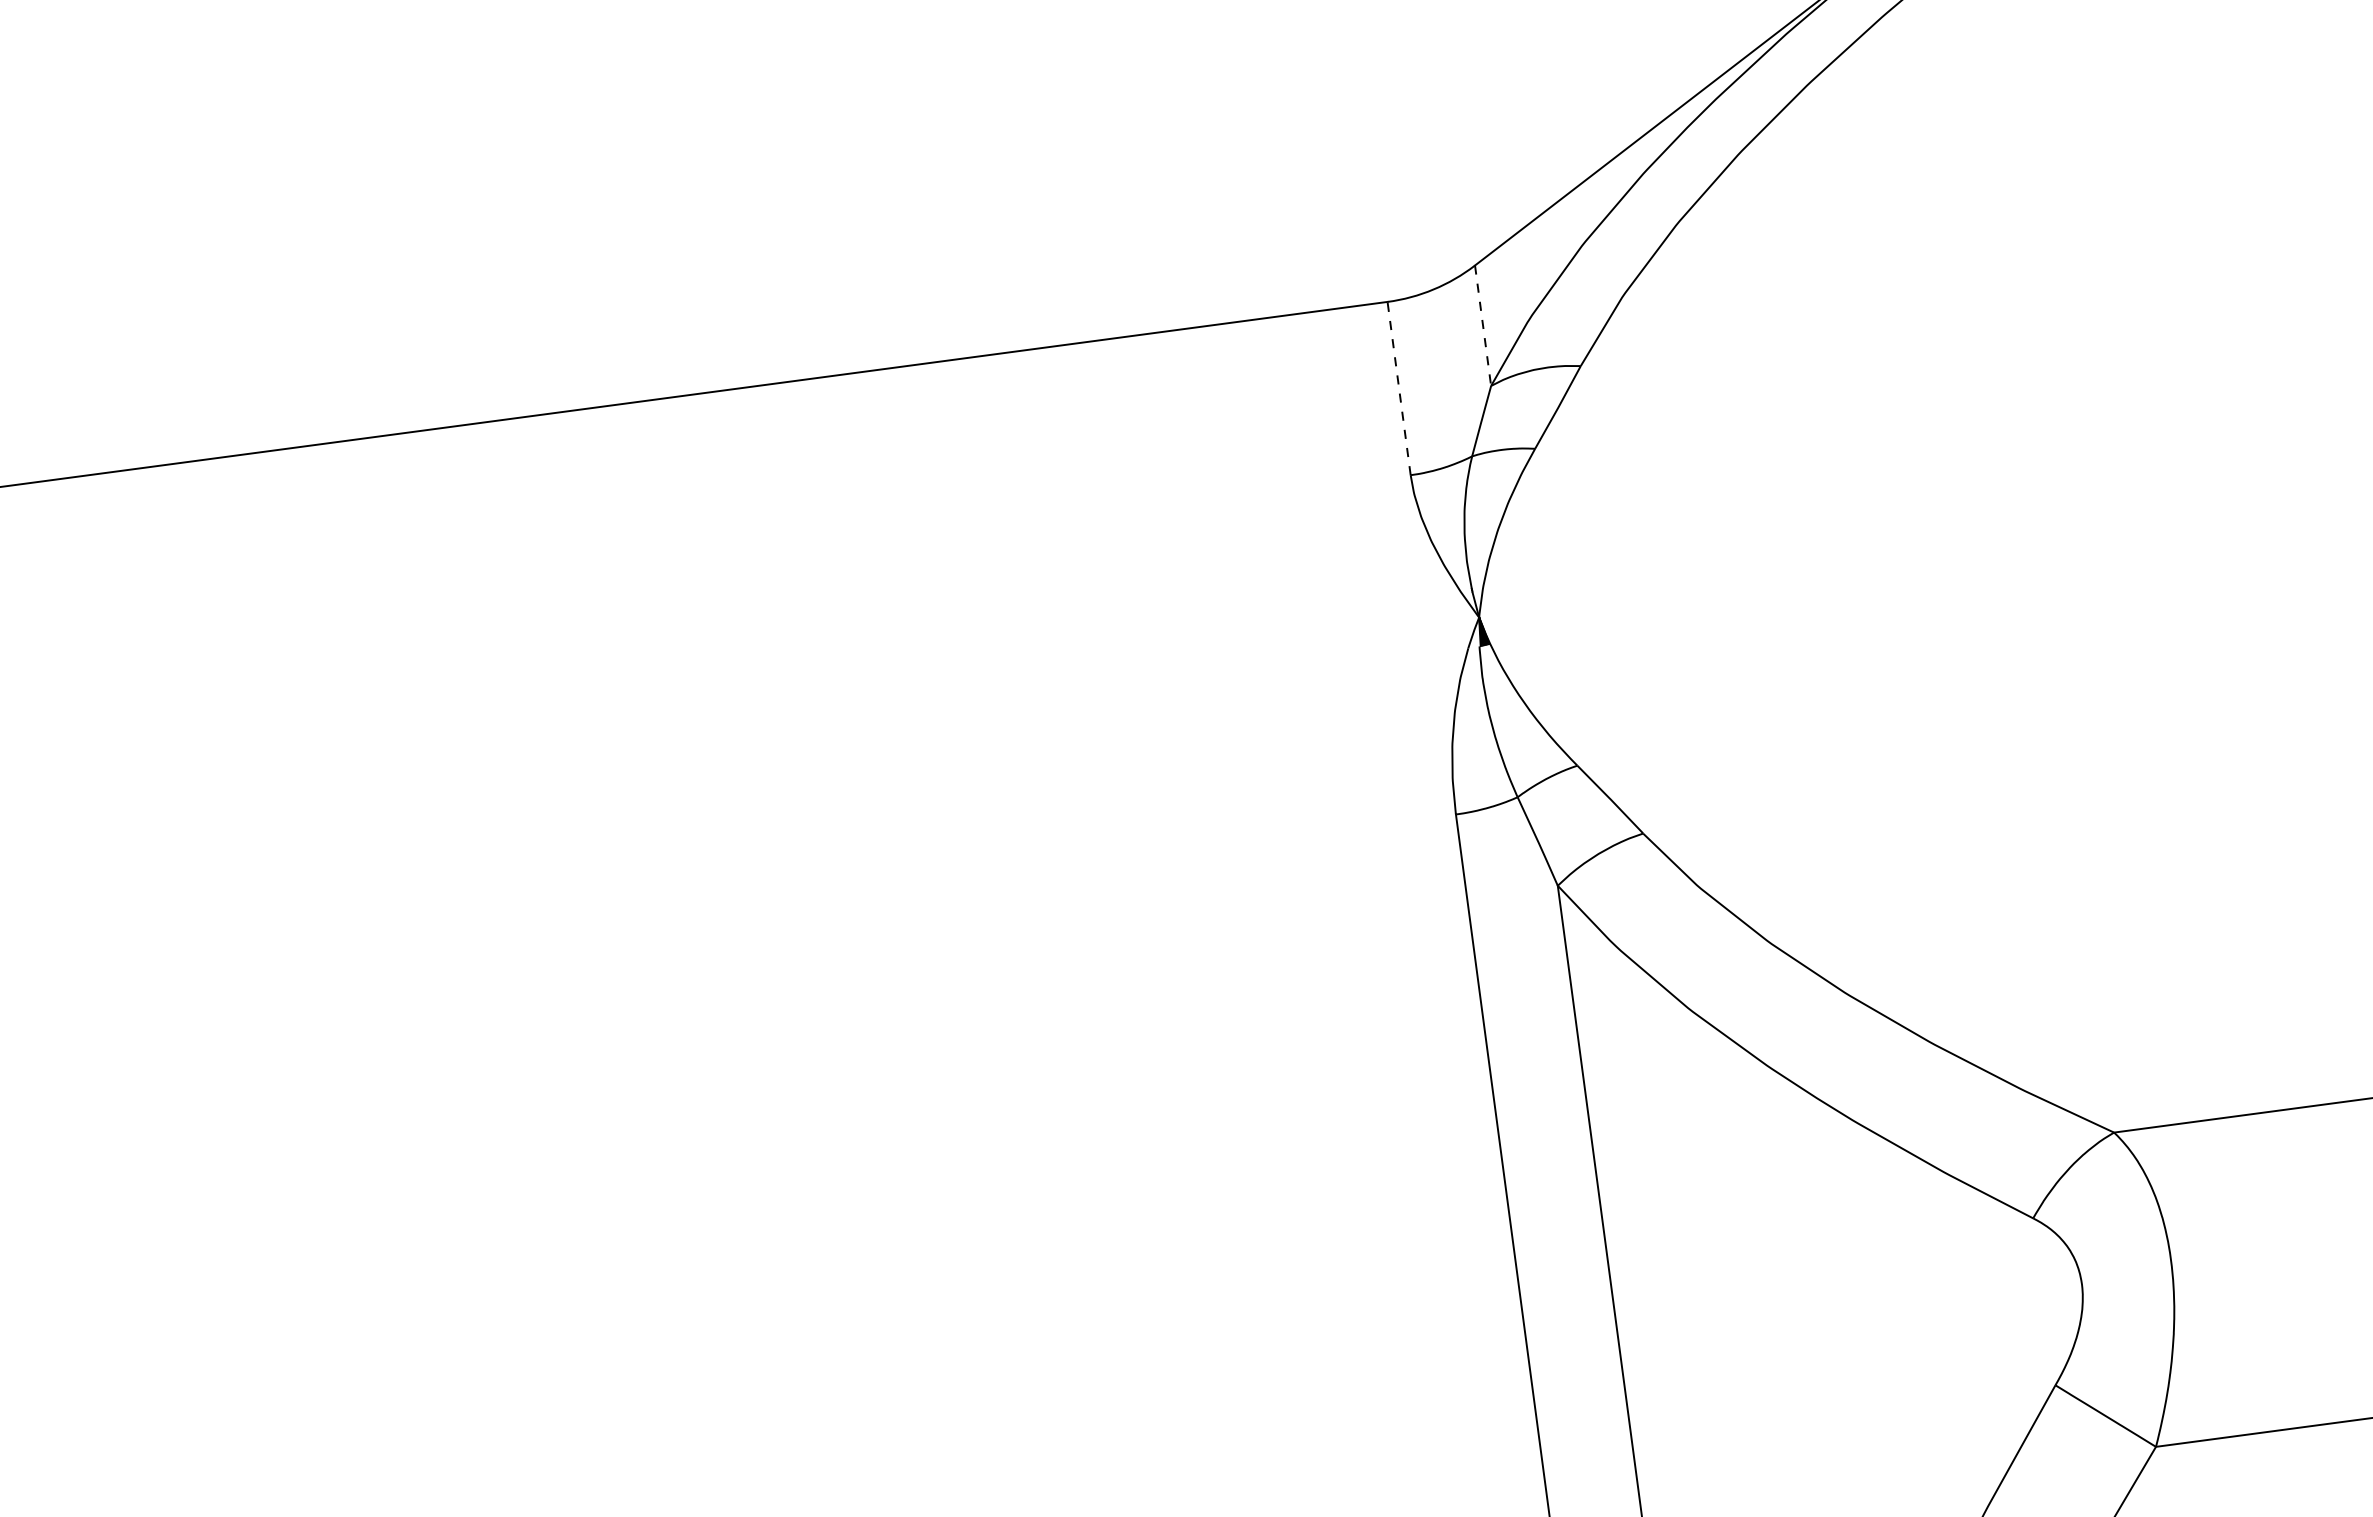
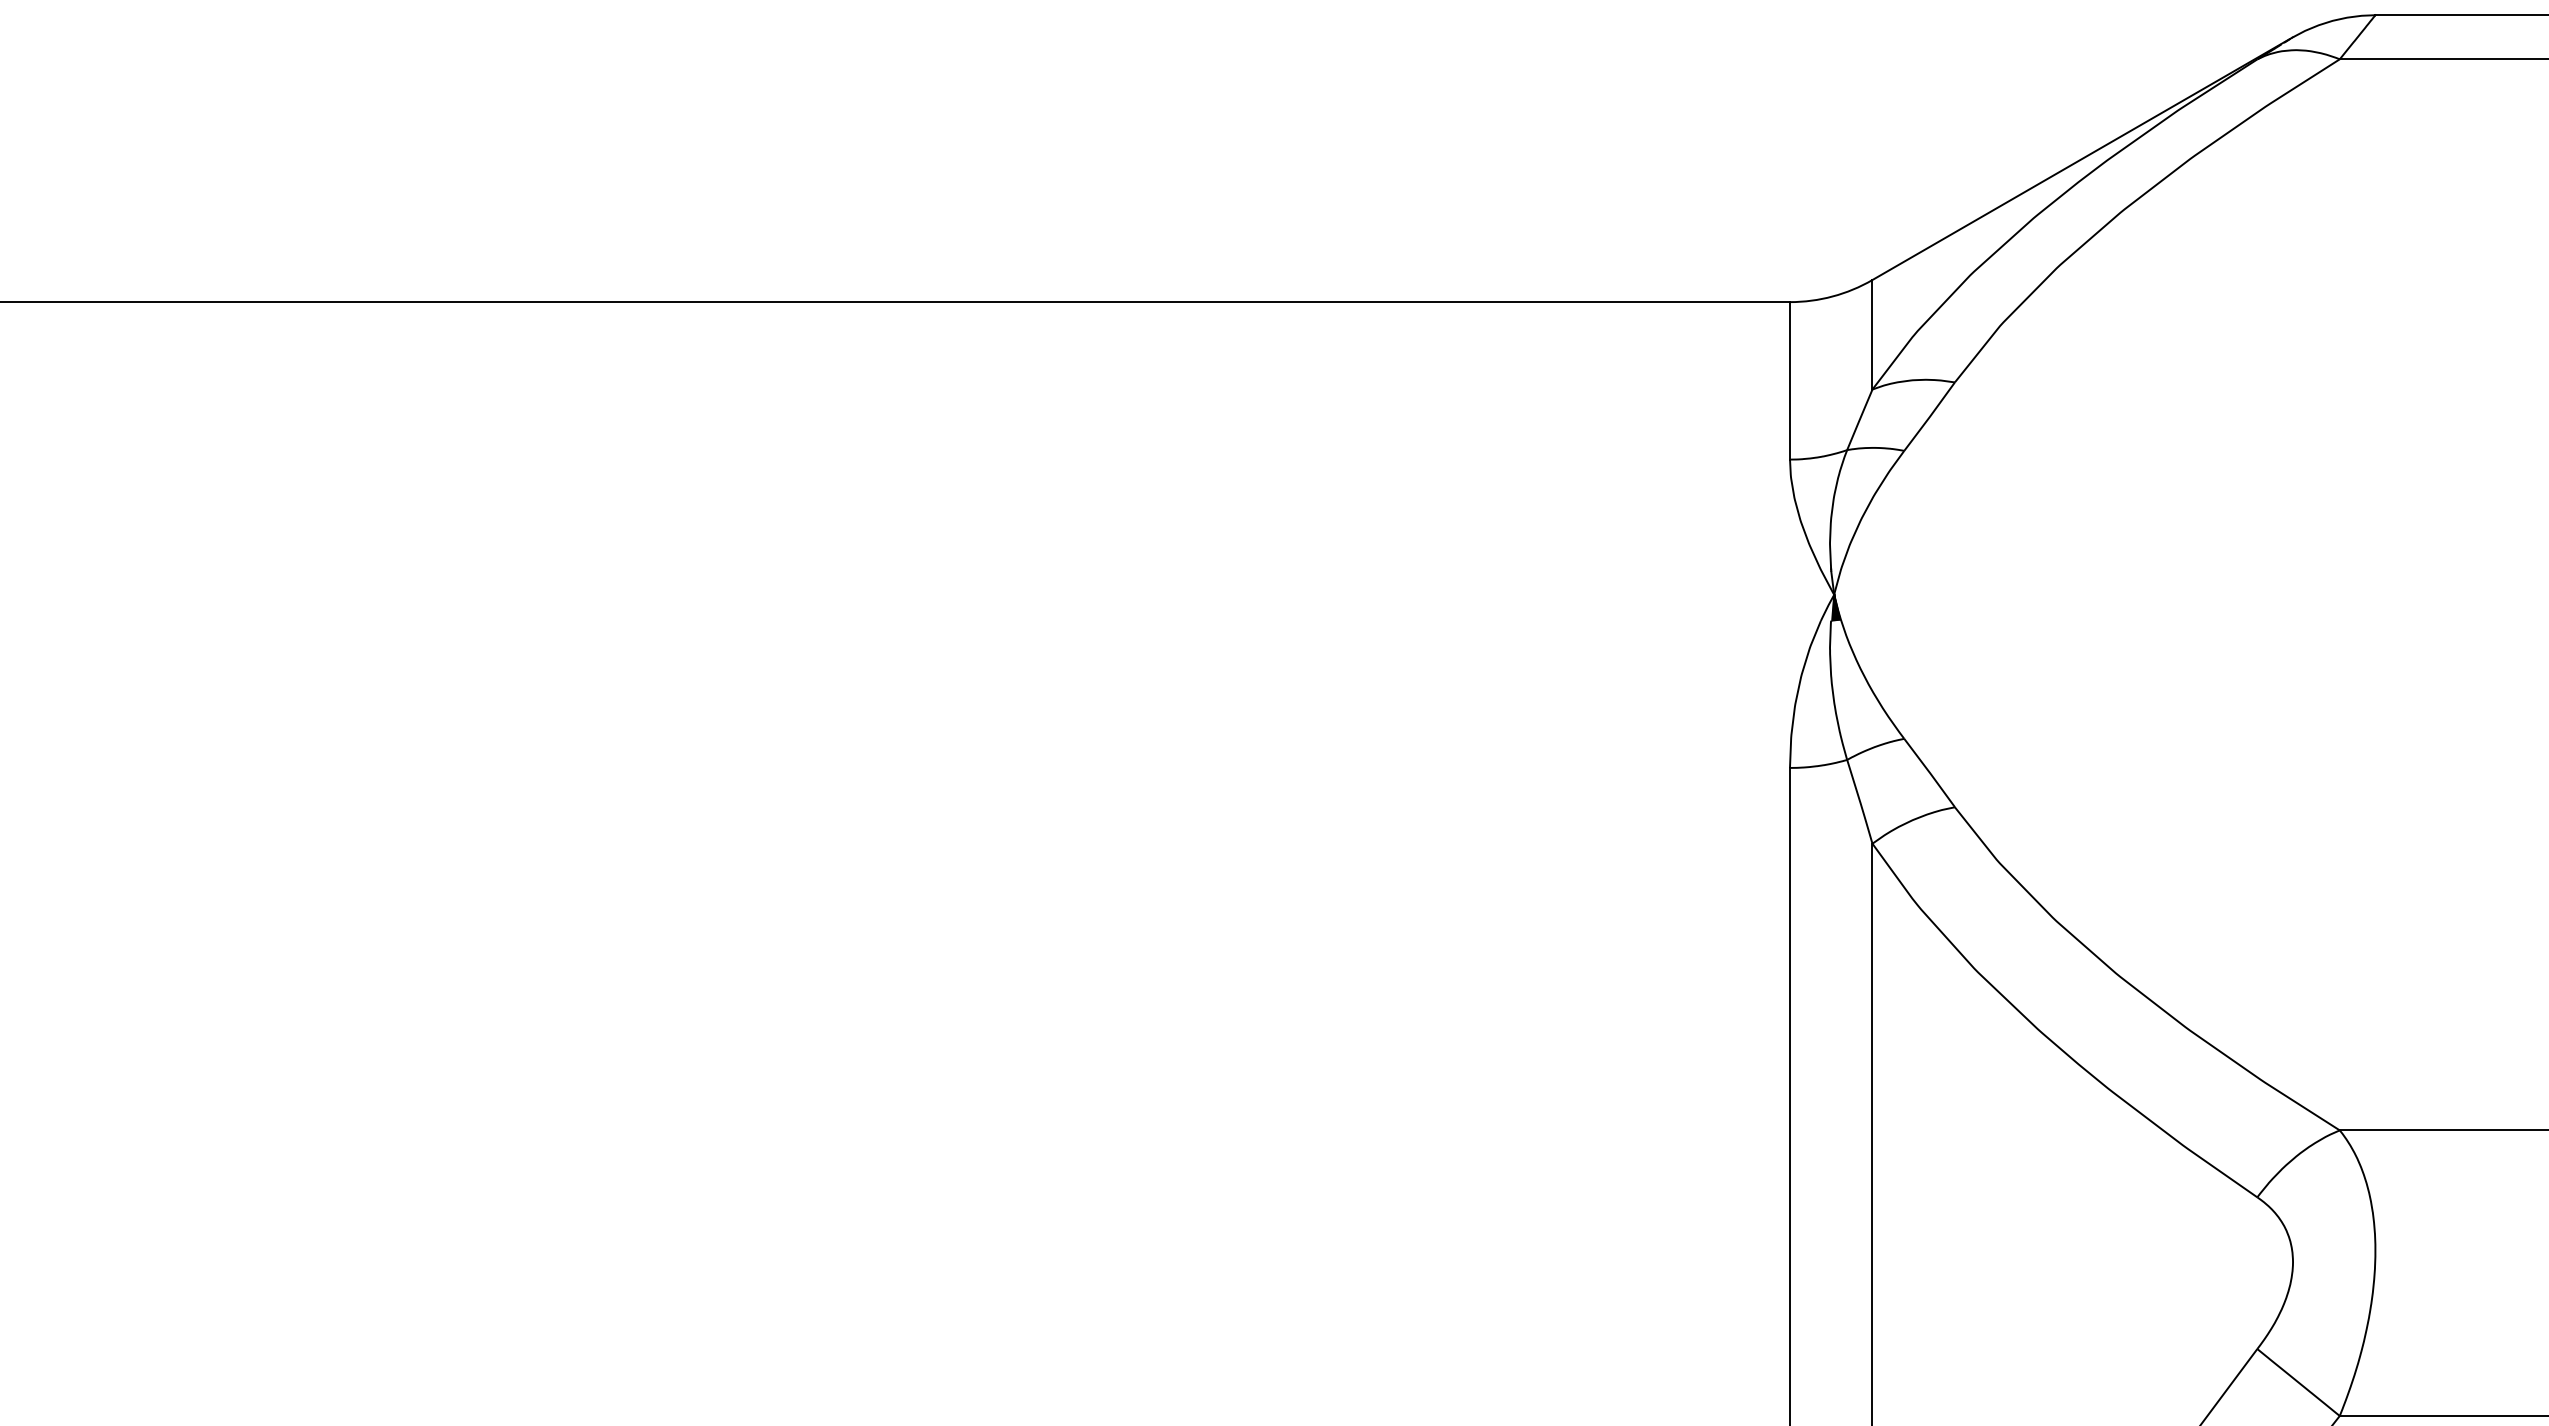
line: (1483, 325) -> (1872, 334), dashed -> solid
line: (1399, 388) -> (1790, 380), dashed -> solid

